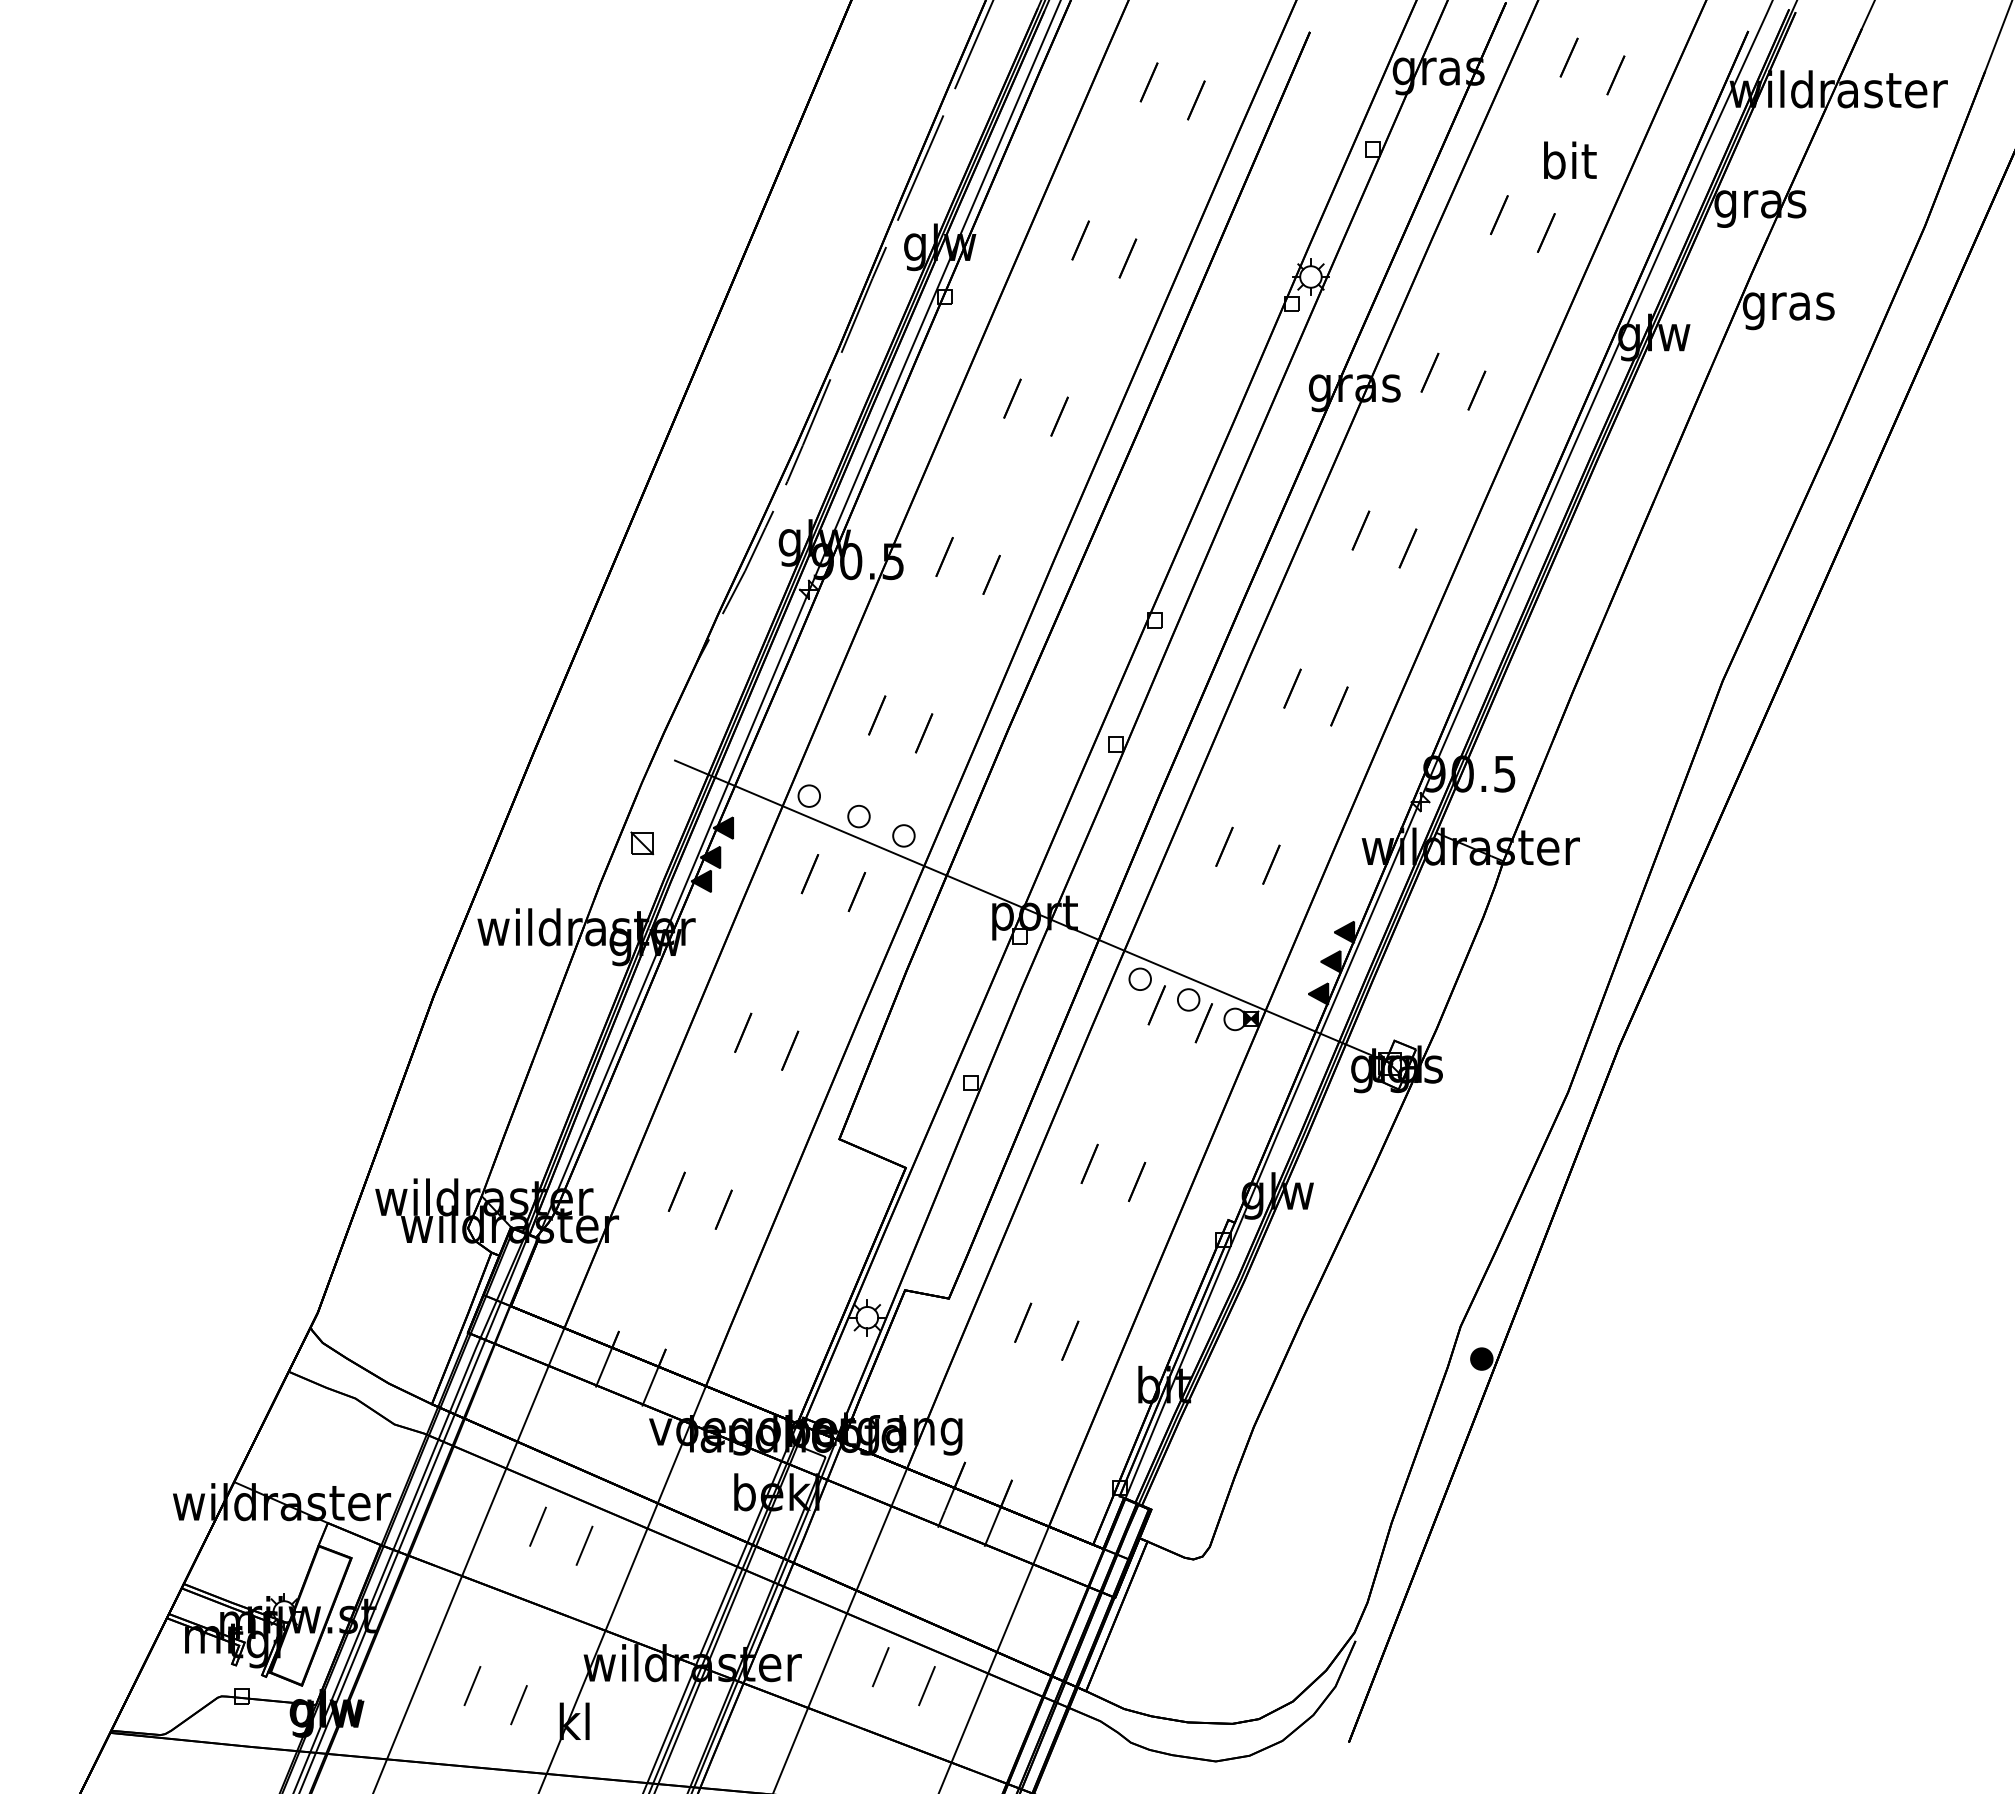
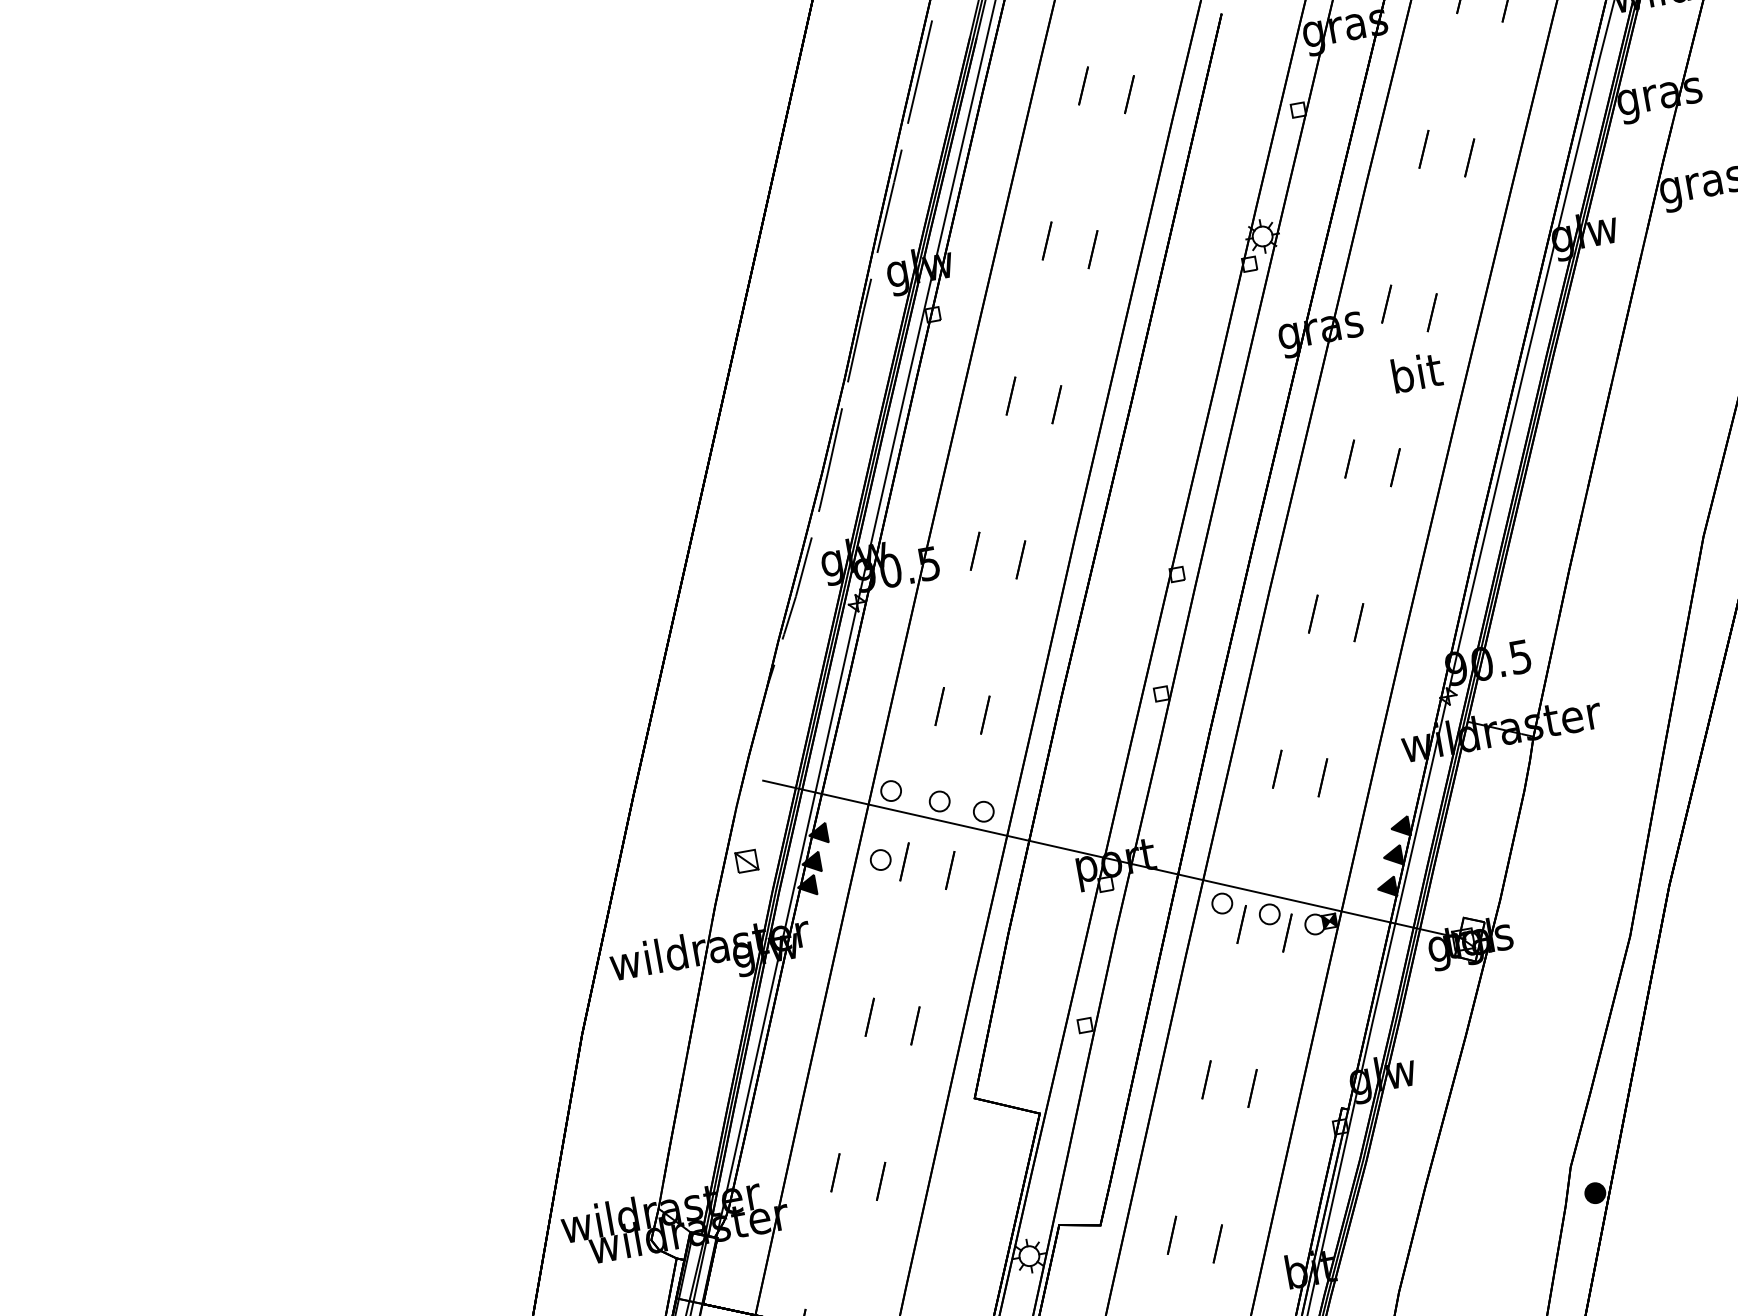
text: (1570, 160) -> (1417, 372), moved
part: (784, 867) -> (880, 860), added

